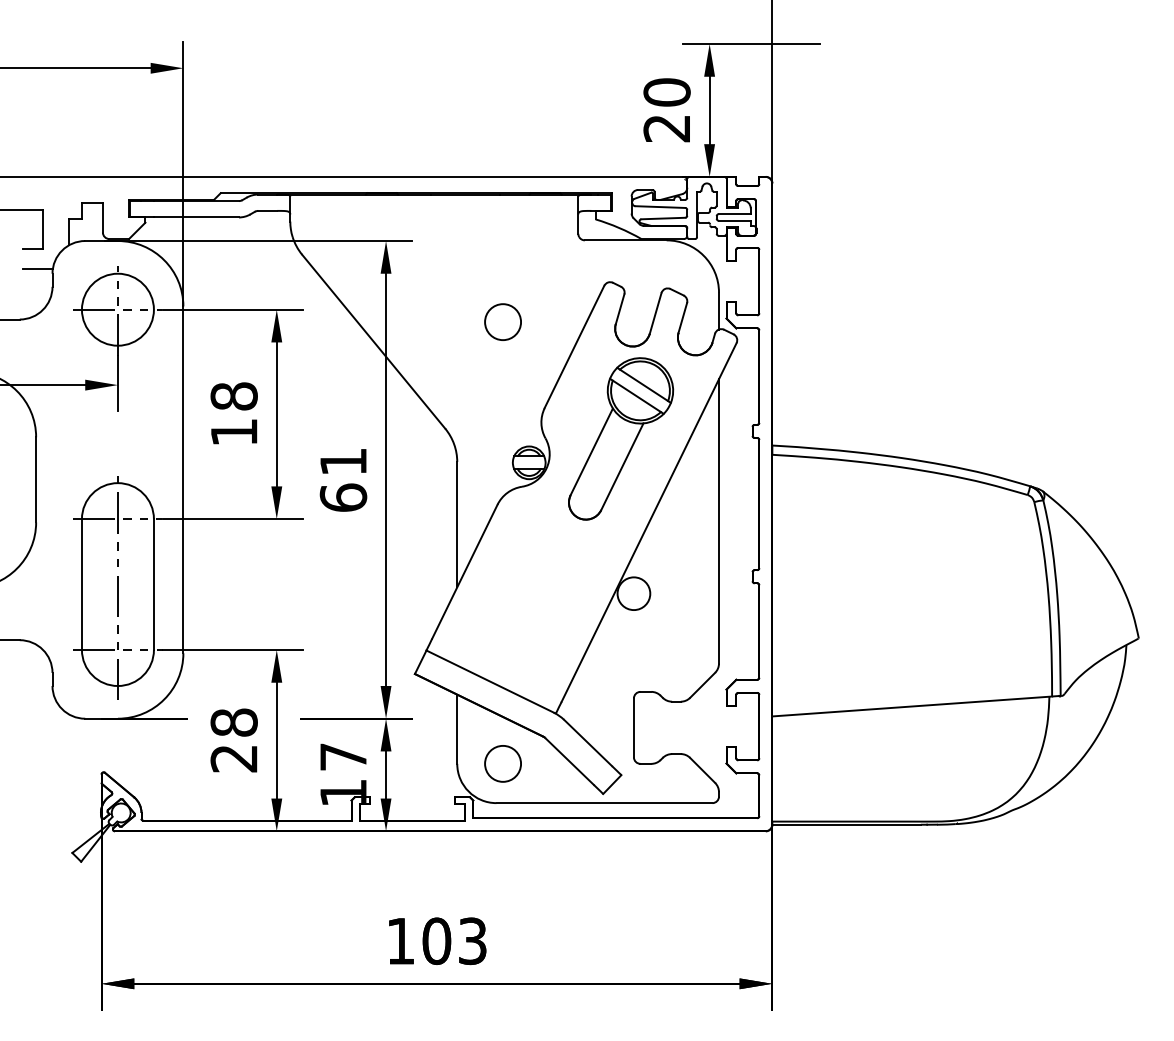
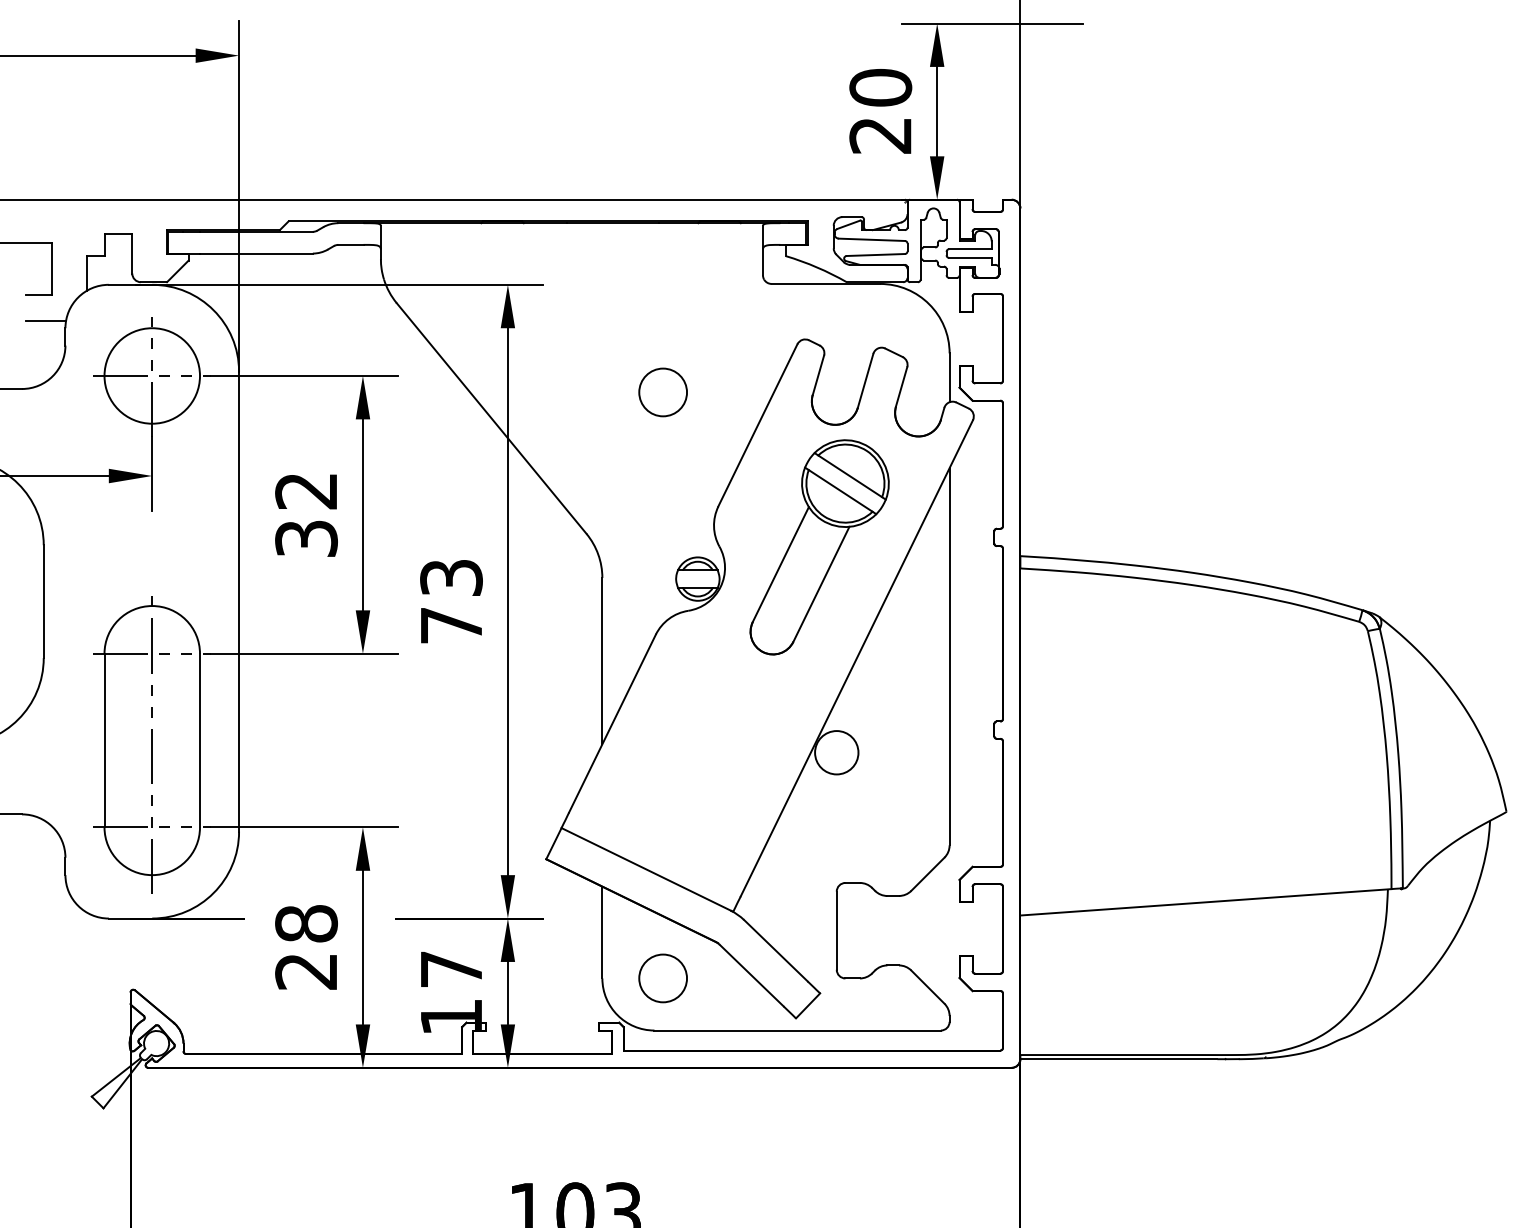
text: (233, 413) -> (305, 513), 18 -> 32
text: (343, 479) -> (451, 601), 61 -> 73

